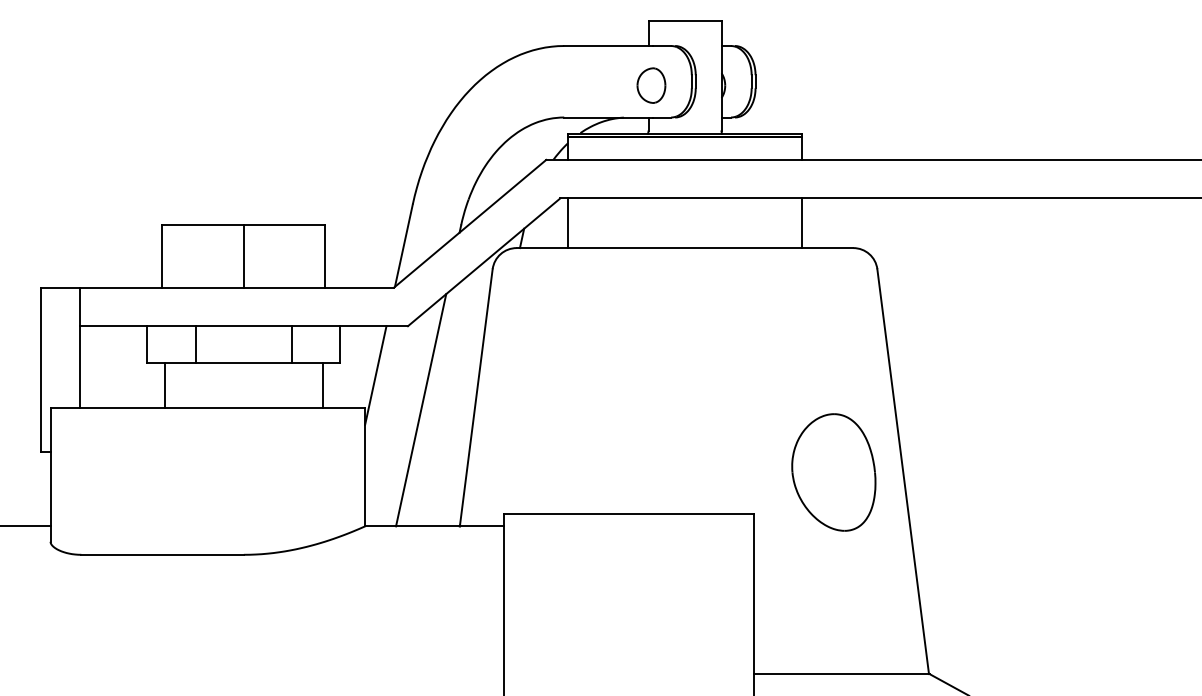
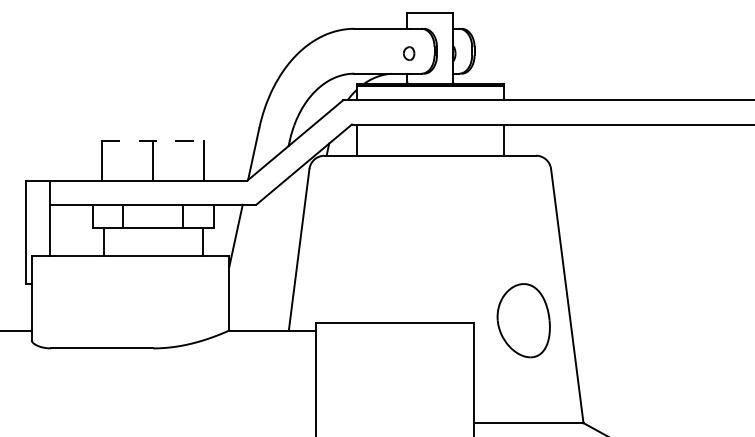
part: (650, 85) -> (408, 53), size x0.6
line: (244, 225) -> (153, 141), solid -> dashed
line: (421, 410) -> (264, 257), removed
part: (833, 472) -> (523, 320), moved

